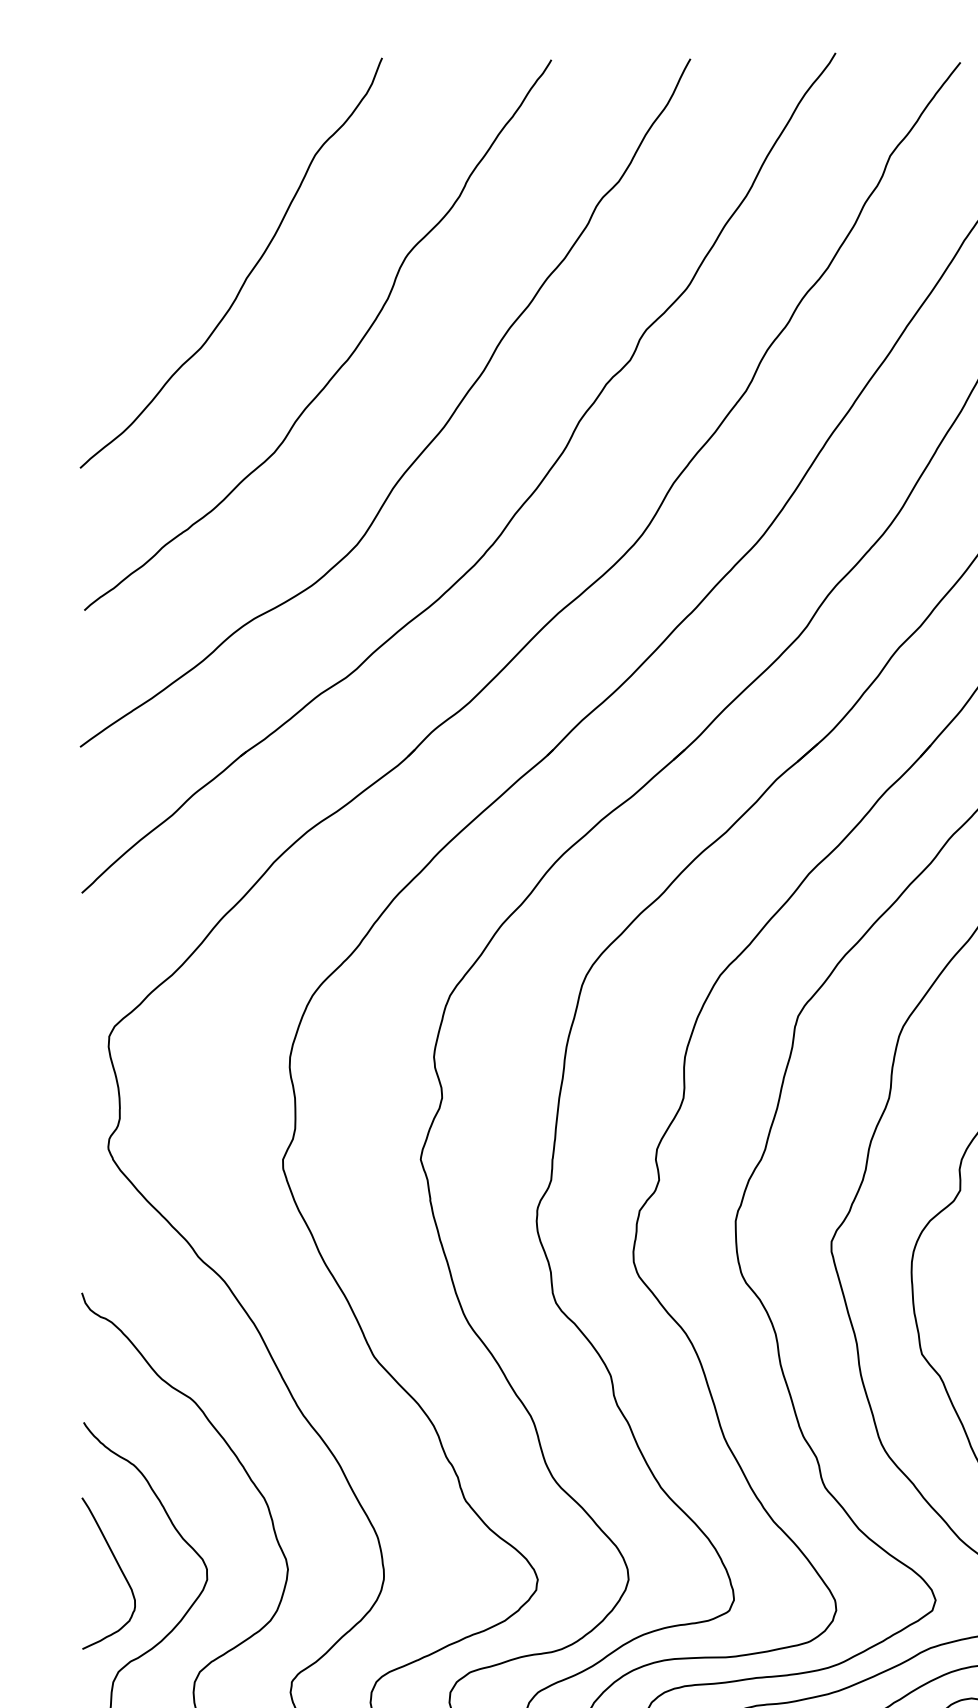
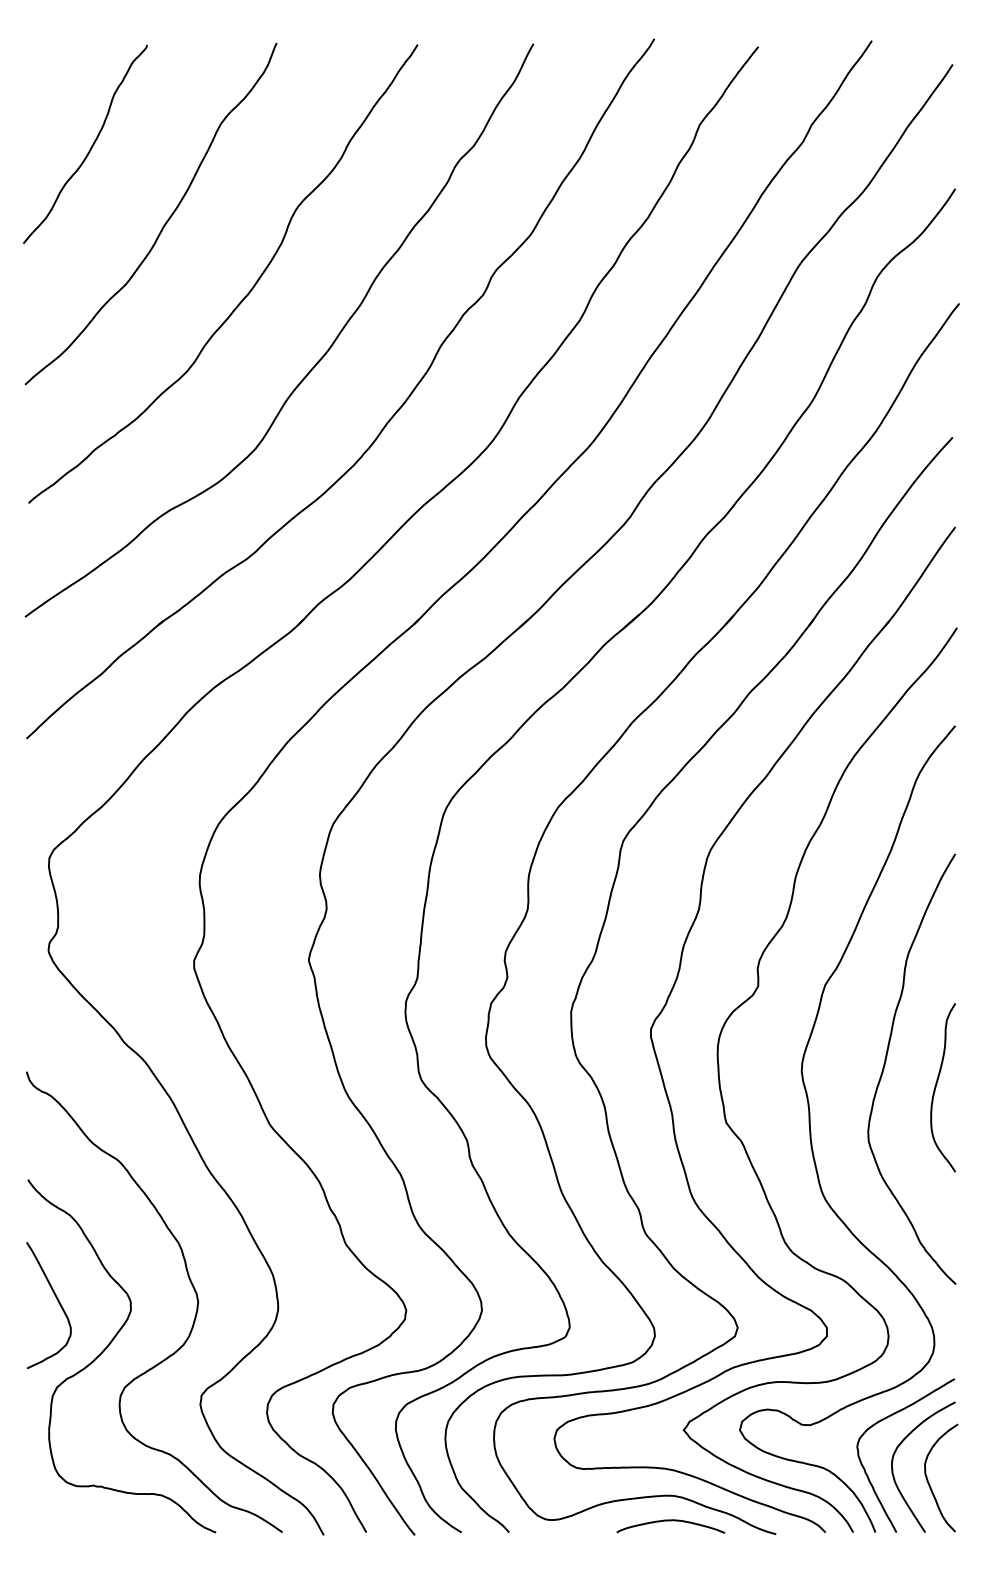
curve: (159, 180) -> (91, 145), added

